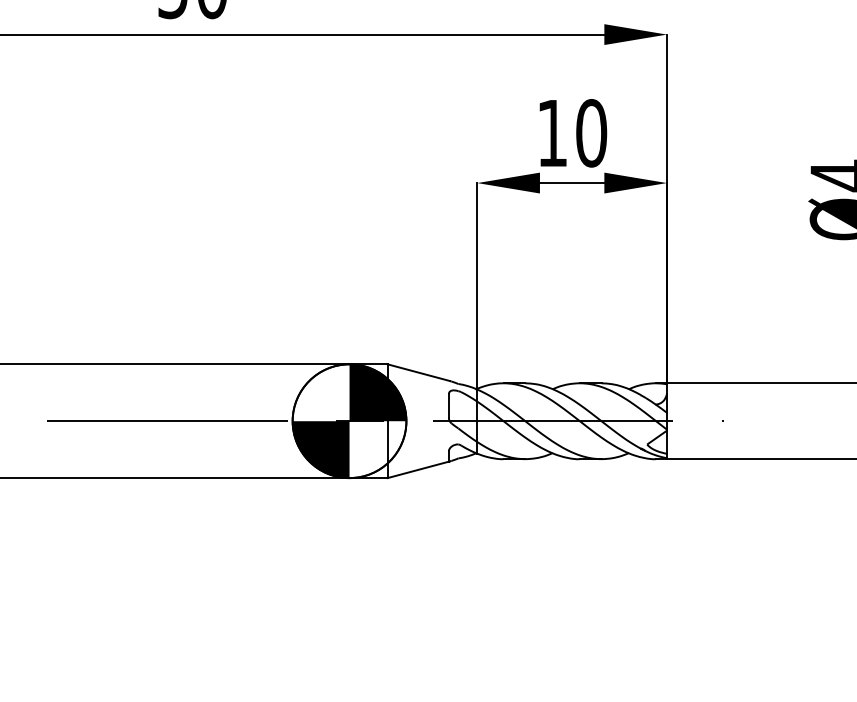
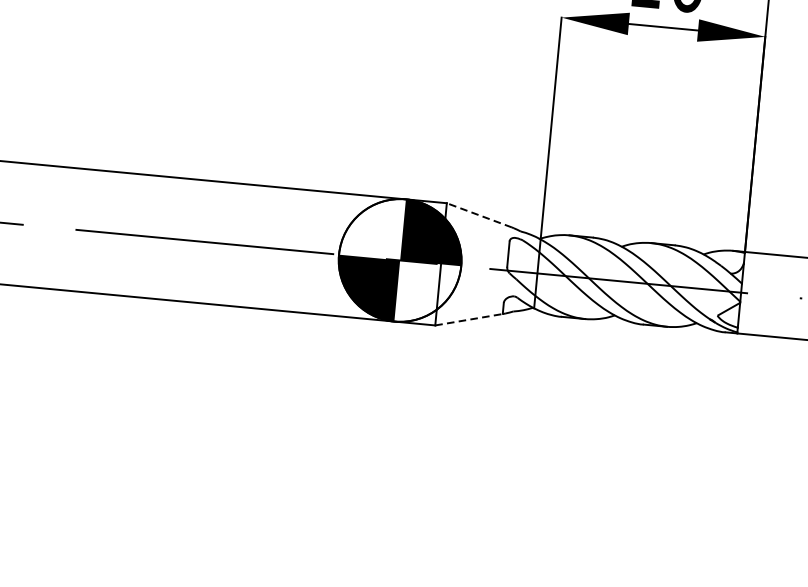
line: (418, 372) -> (479, 215), solid -> dashed
line: (419, 469) -> (470, 319), solid -> dashed

